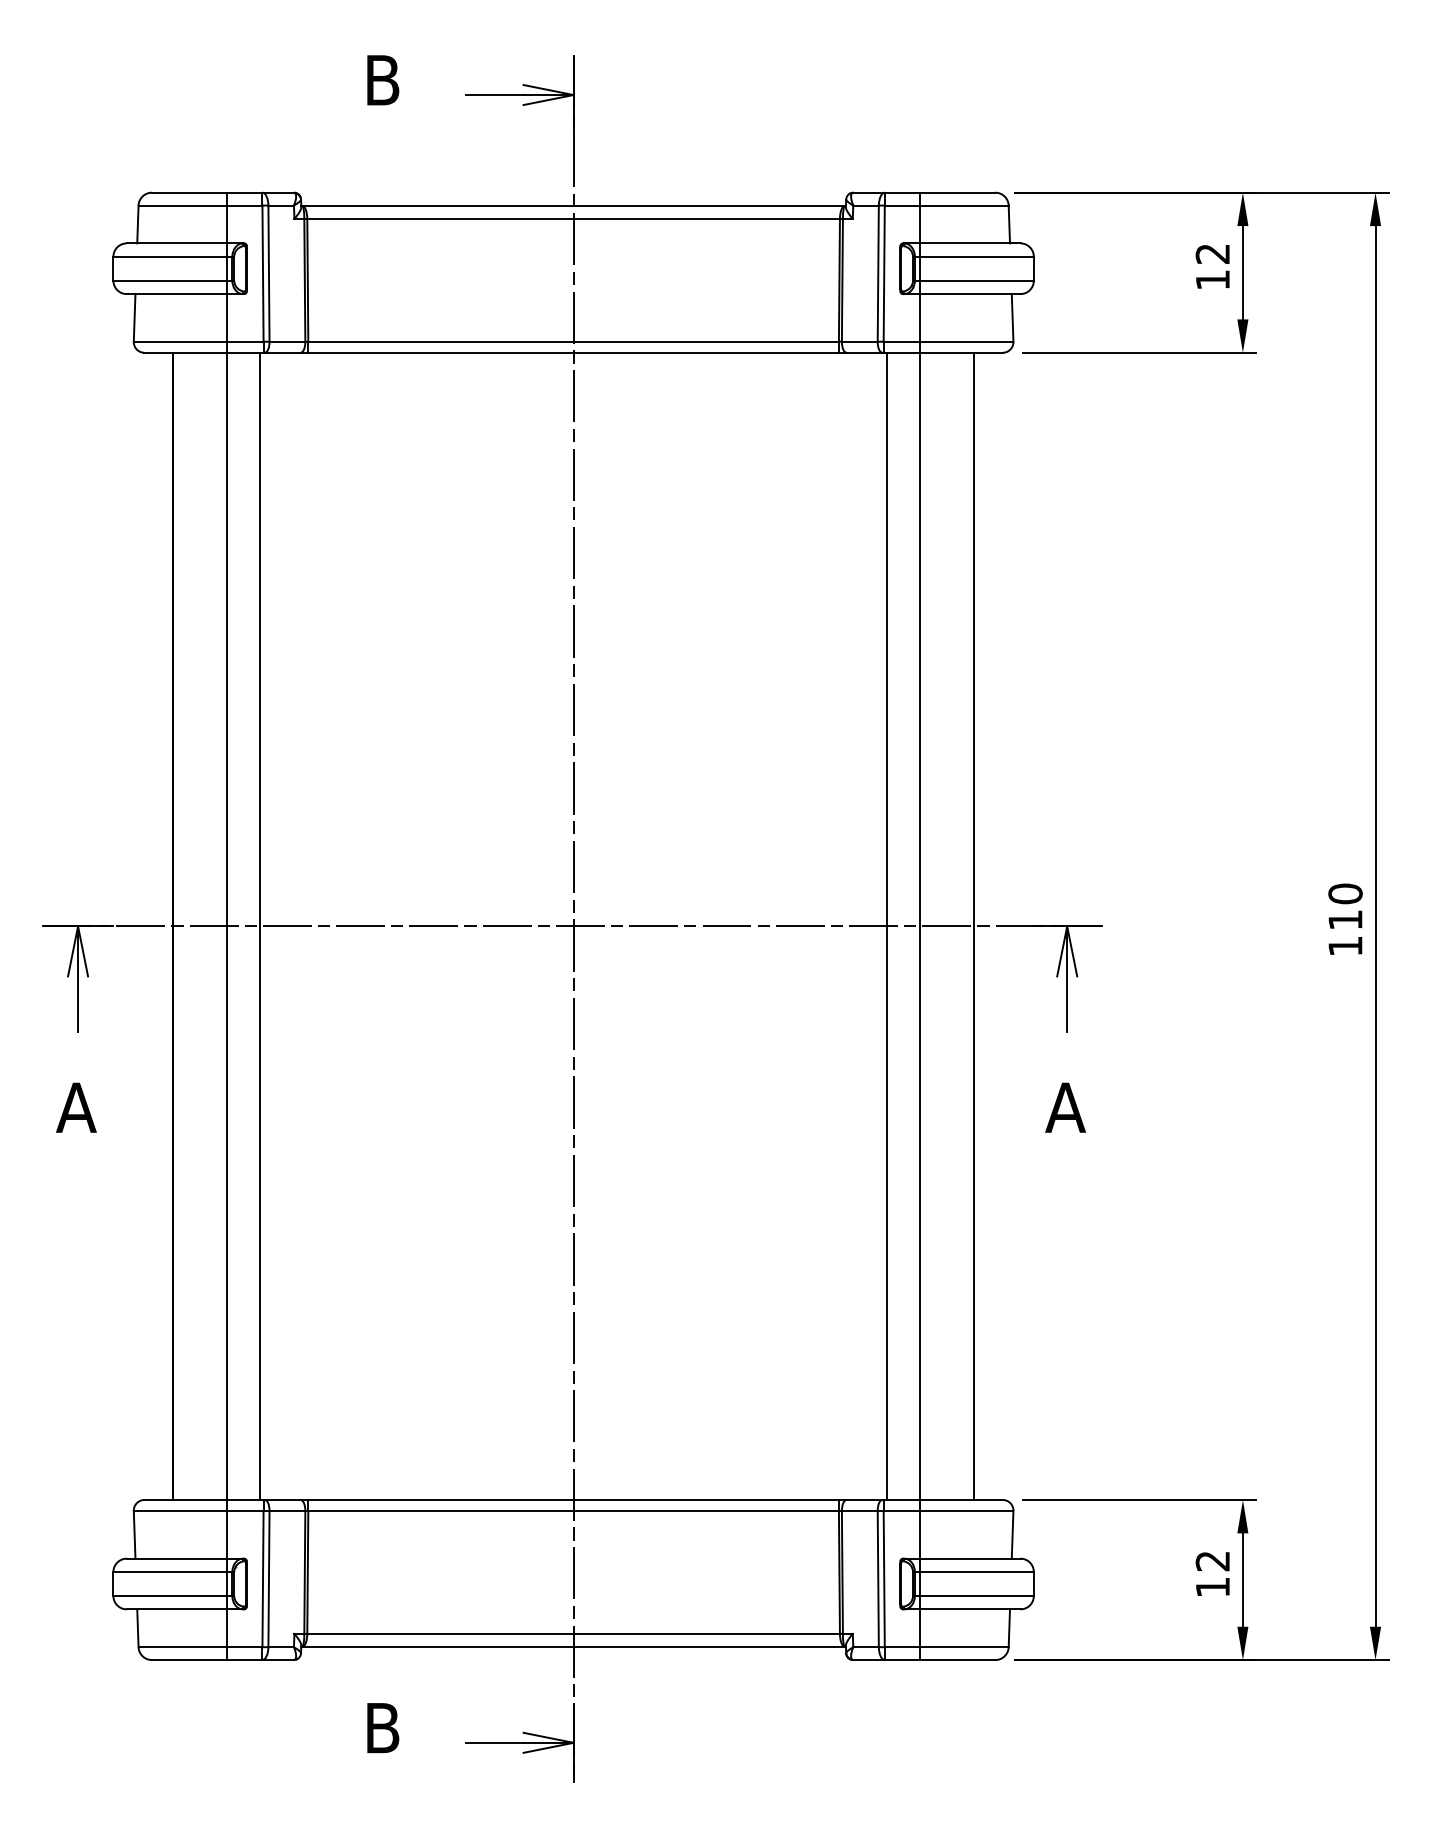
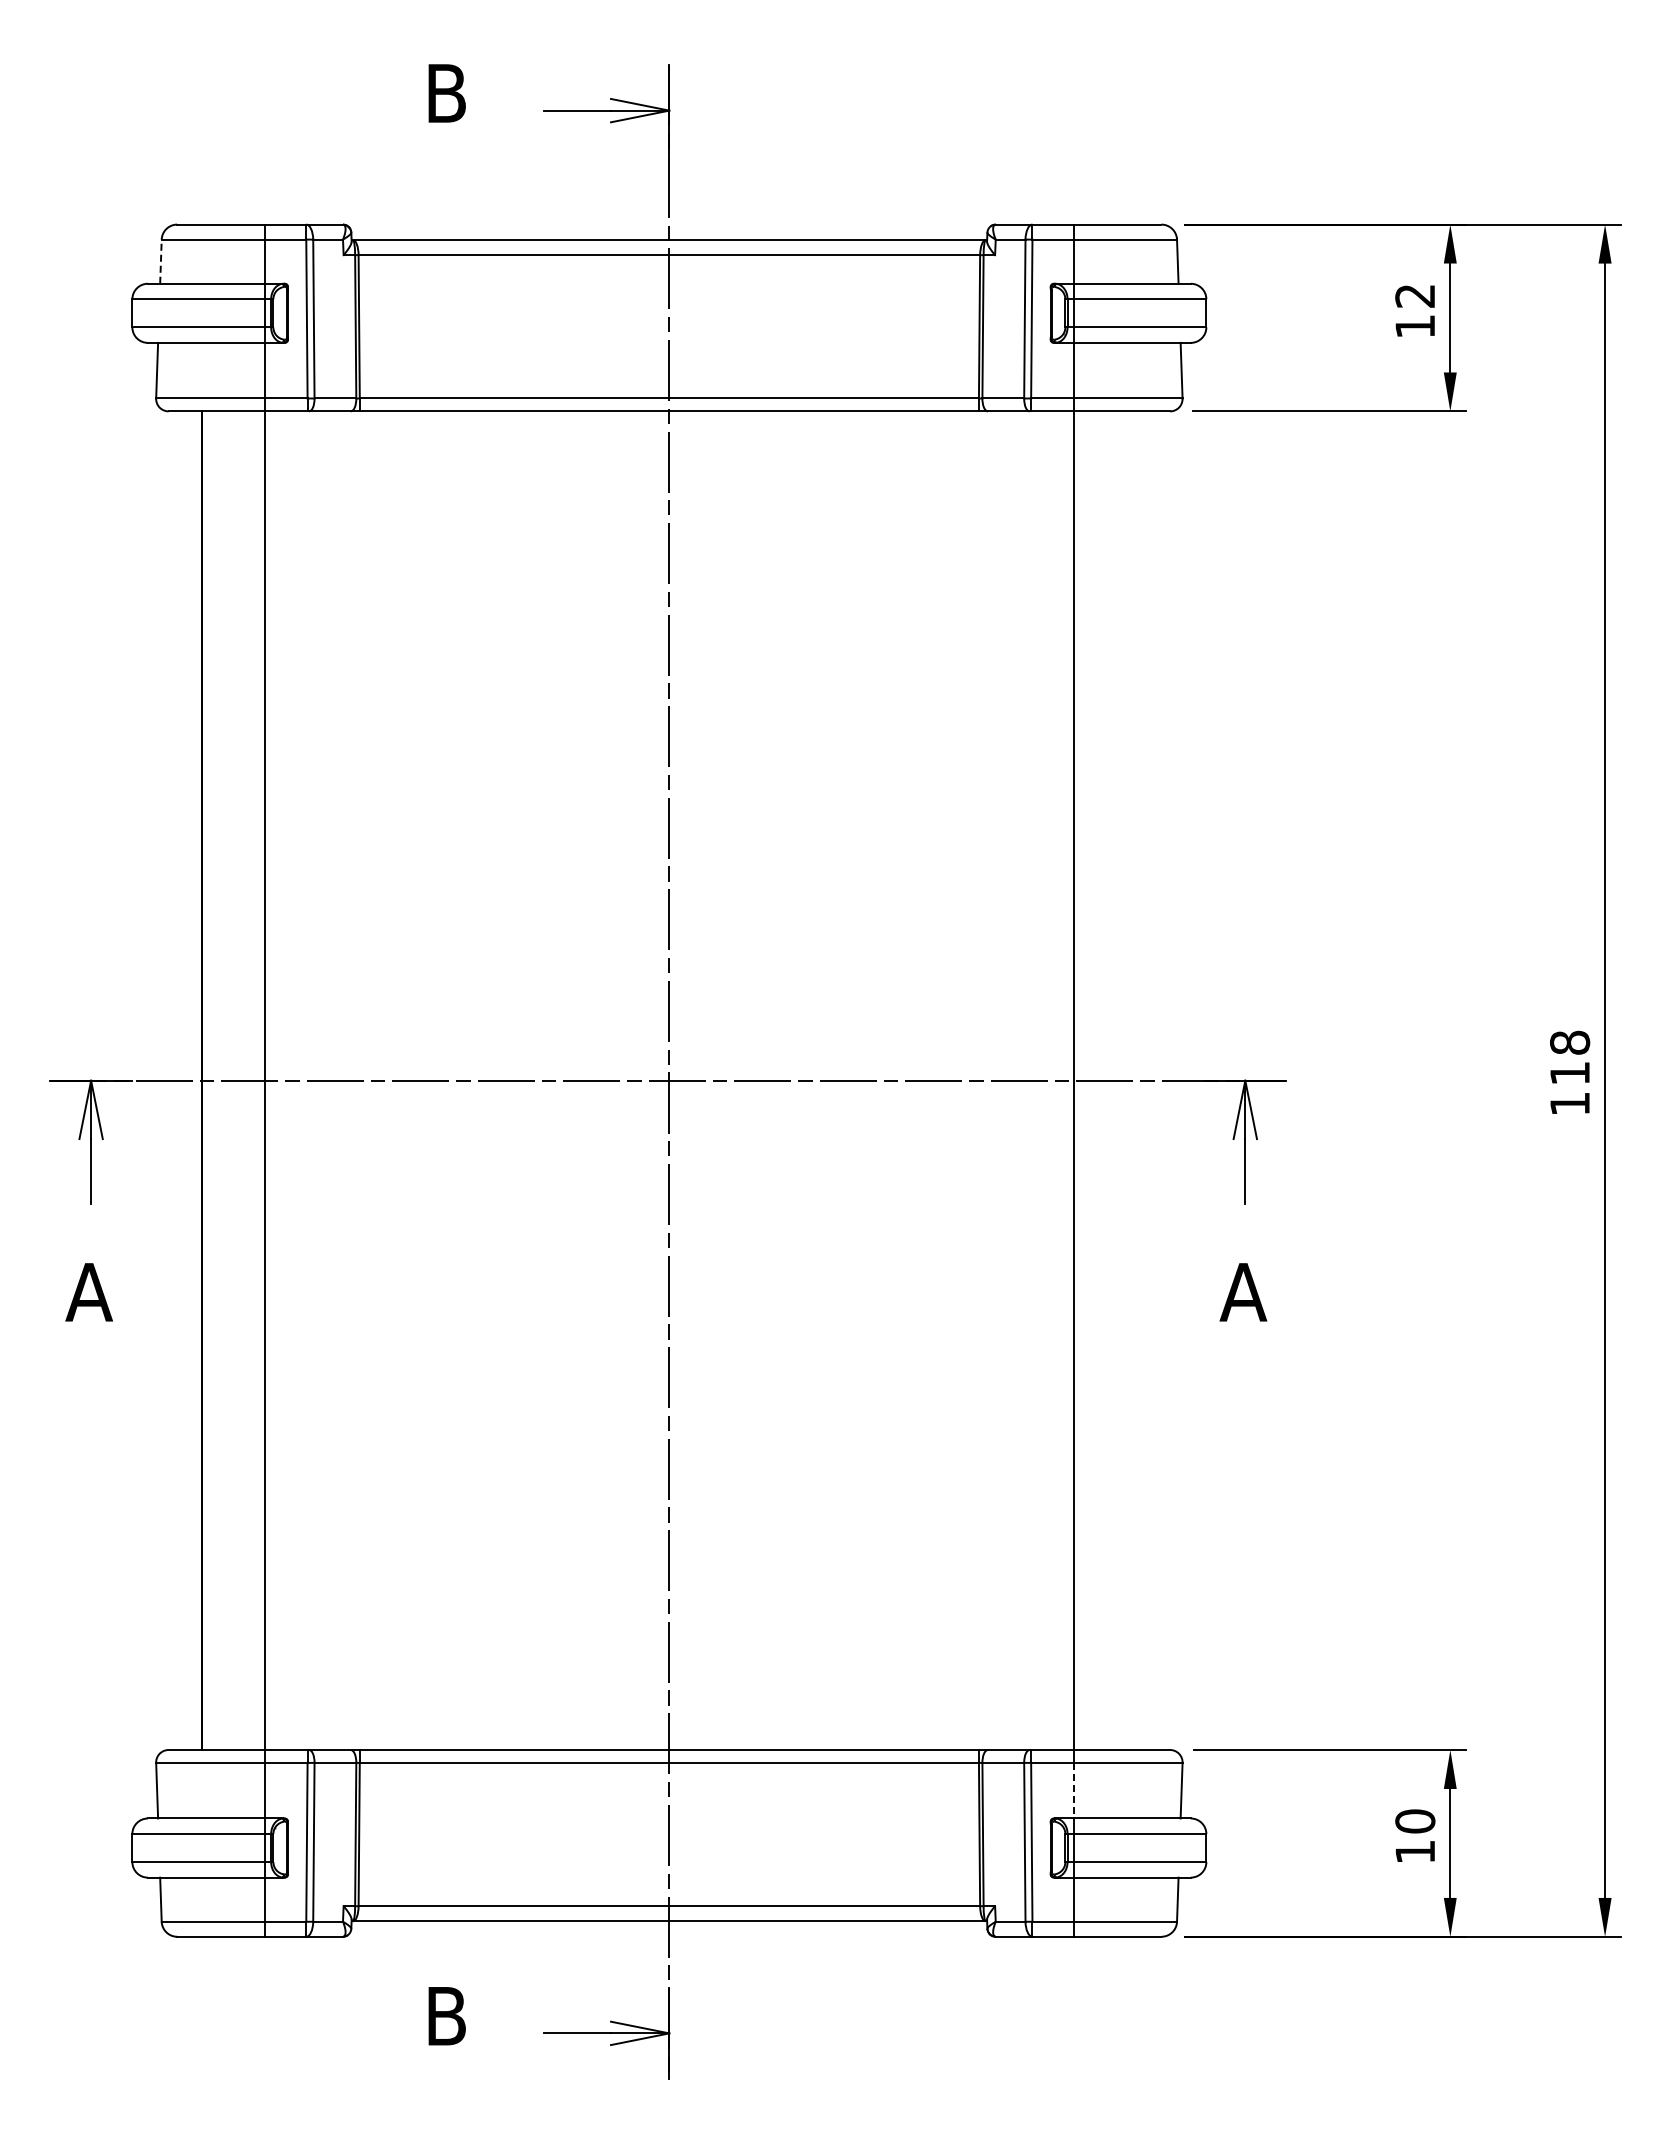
line: (137, 224) -> (160, 261), solid -> dashed
text: (1345, 893) -> (1570, 1042), 110 -> 118
line: (260, 926) -> (303, 1080), removed
line: (887, 926) -> (1035, 1080), removed
line: (973, 926) -> (1136, 1080), removed
line: (920, 1534) -> (1074, 1790), solid -> dashed
text: (1213, 1561) -> (1415, 1821), 12 -> 10

